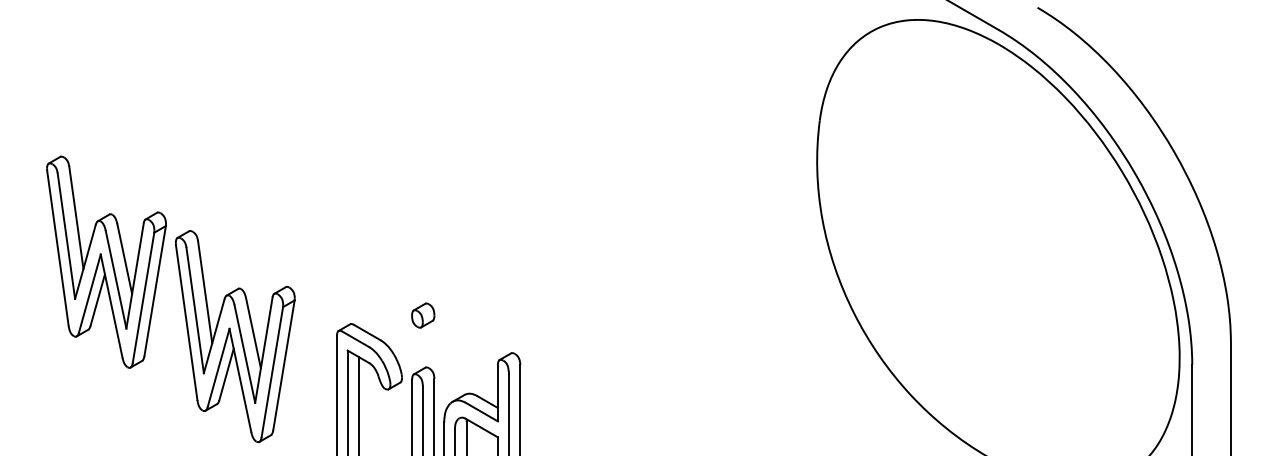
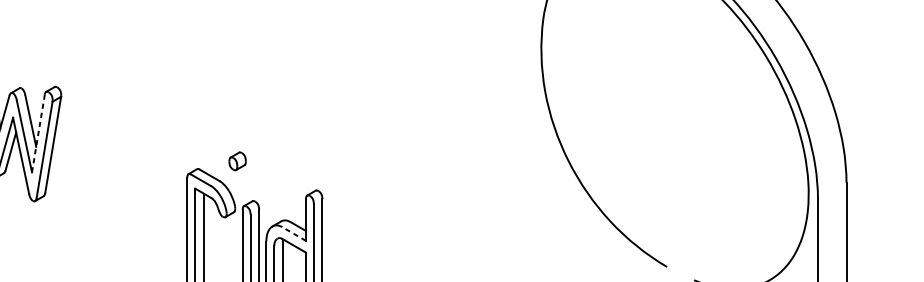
line: (135, 276) -> (38, 133), solid -> dashed
part: (423, 315) -> (237, 161), moved
part: (235, 336) -> (112, 178), removed
line: (481, 412) -> (293, 234), solid -> dashed

